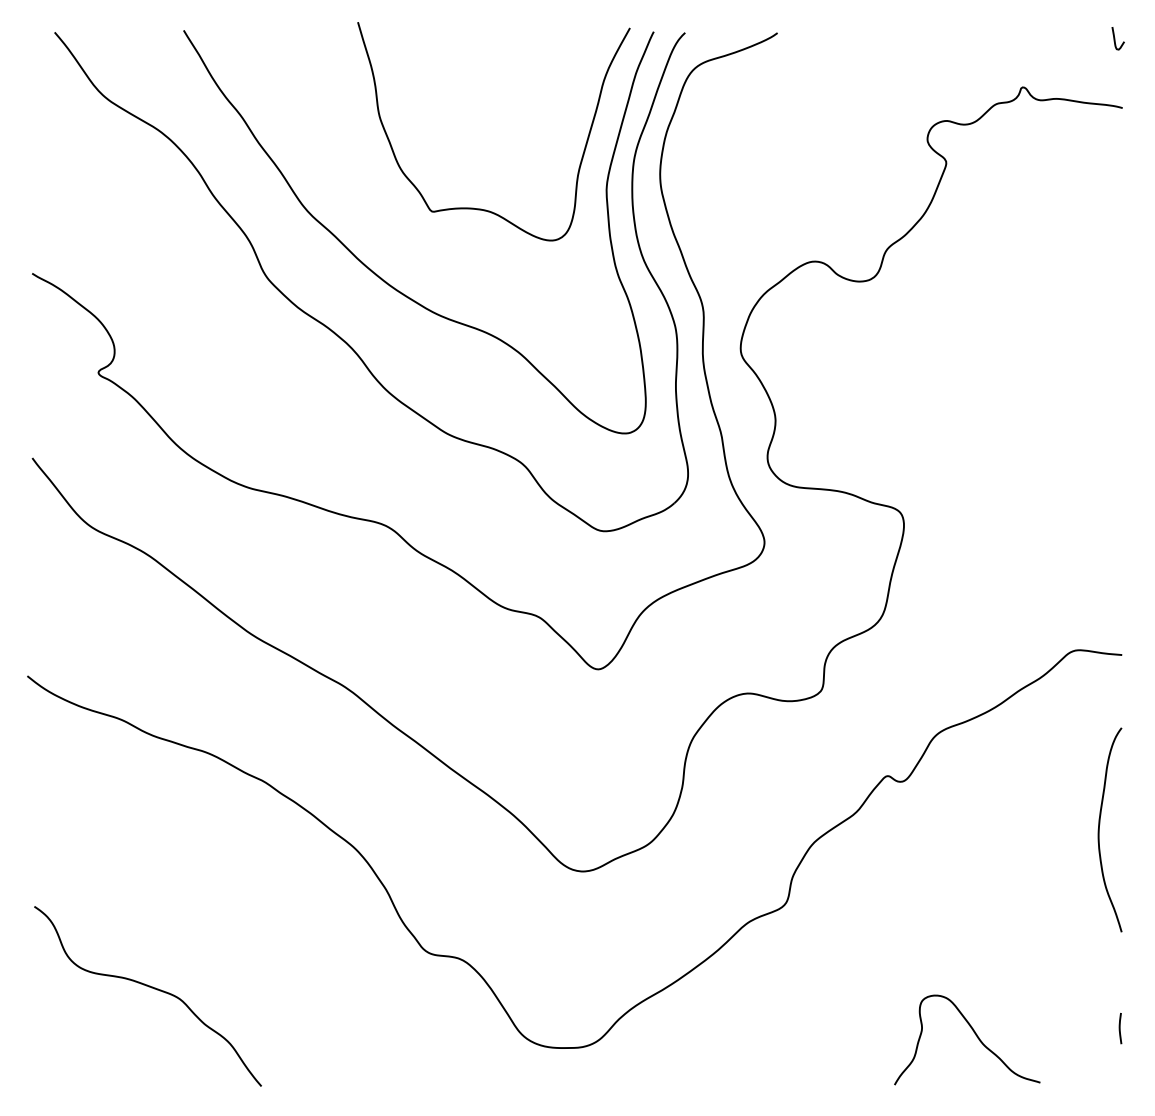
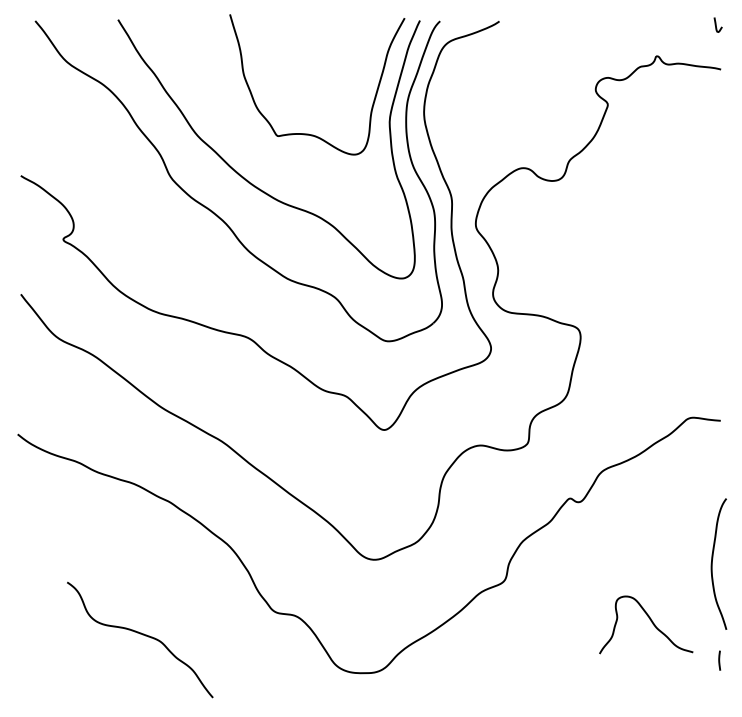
curve: (1099, 828) -> (712, 563), moved
curve: (151, 989) -> (142, 635), moved
curve: (973, 1034) -> (650, 621), moved

